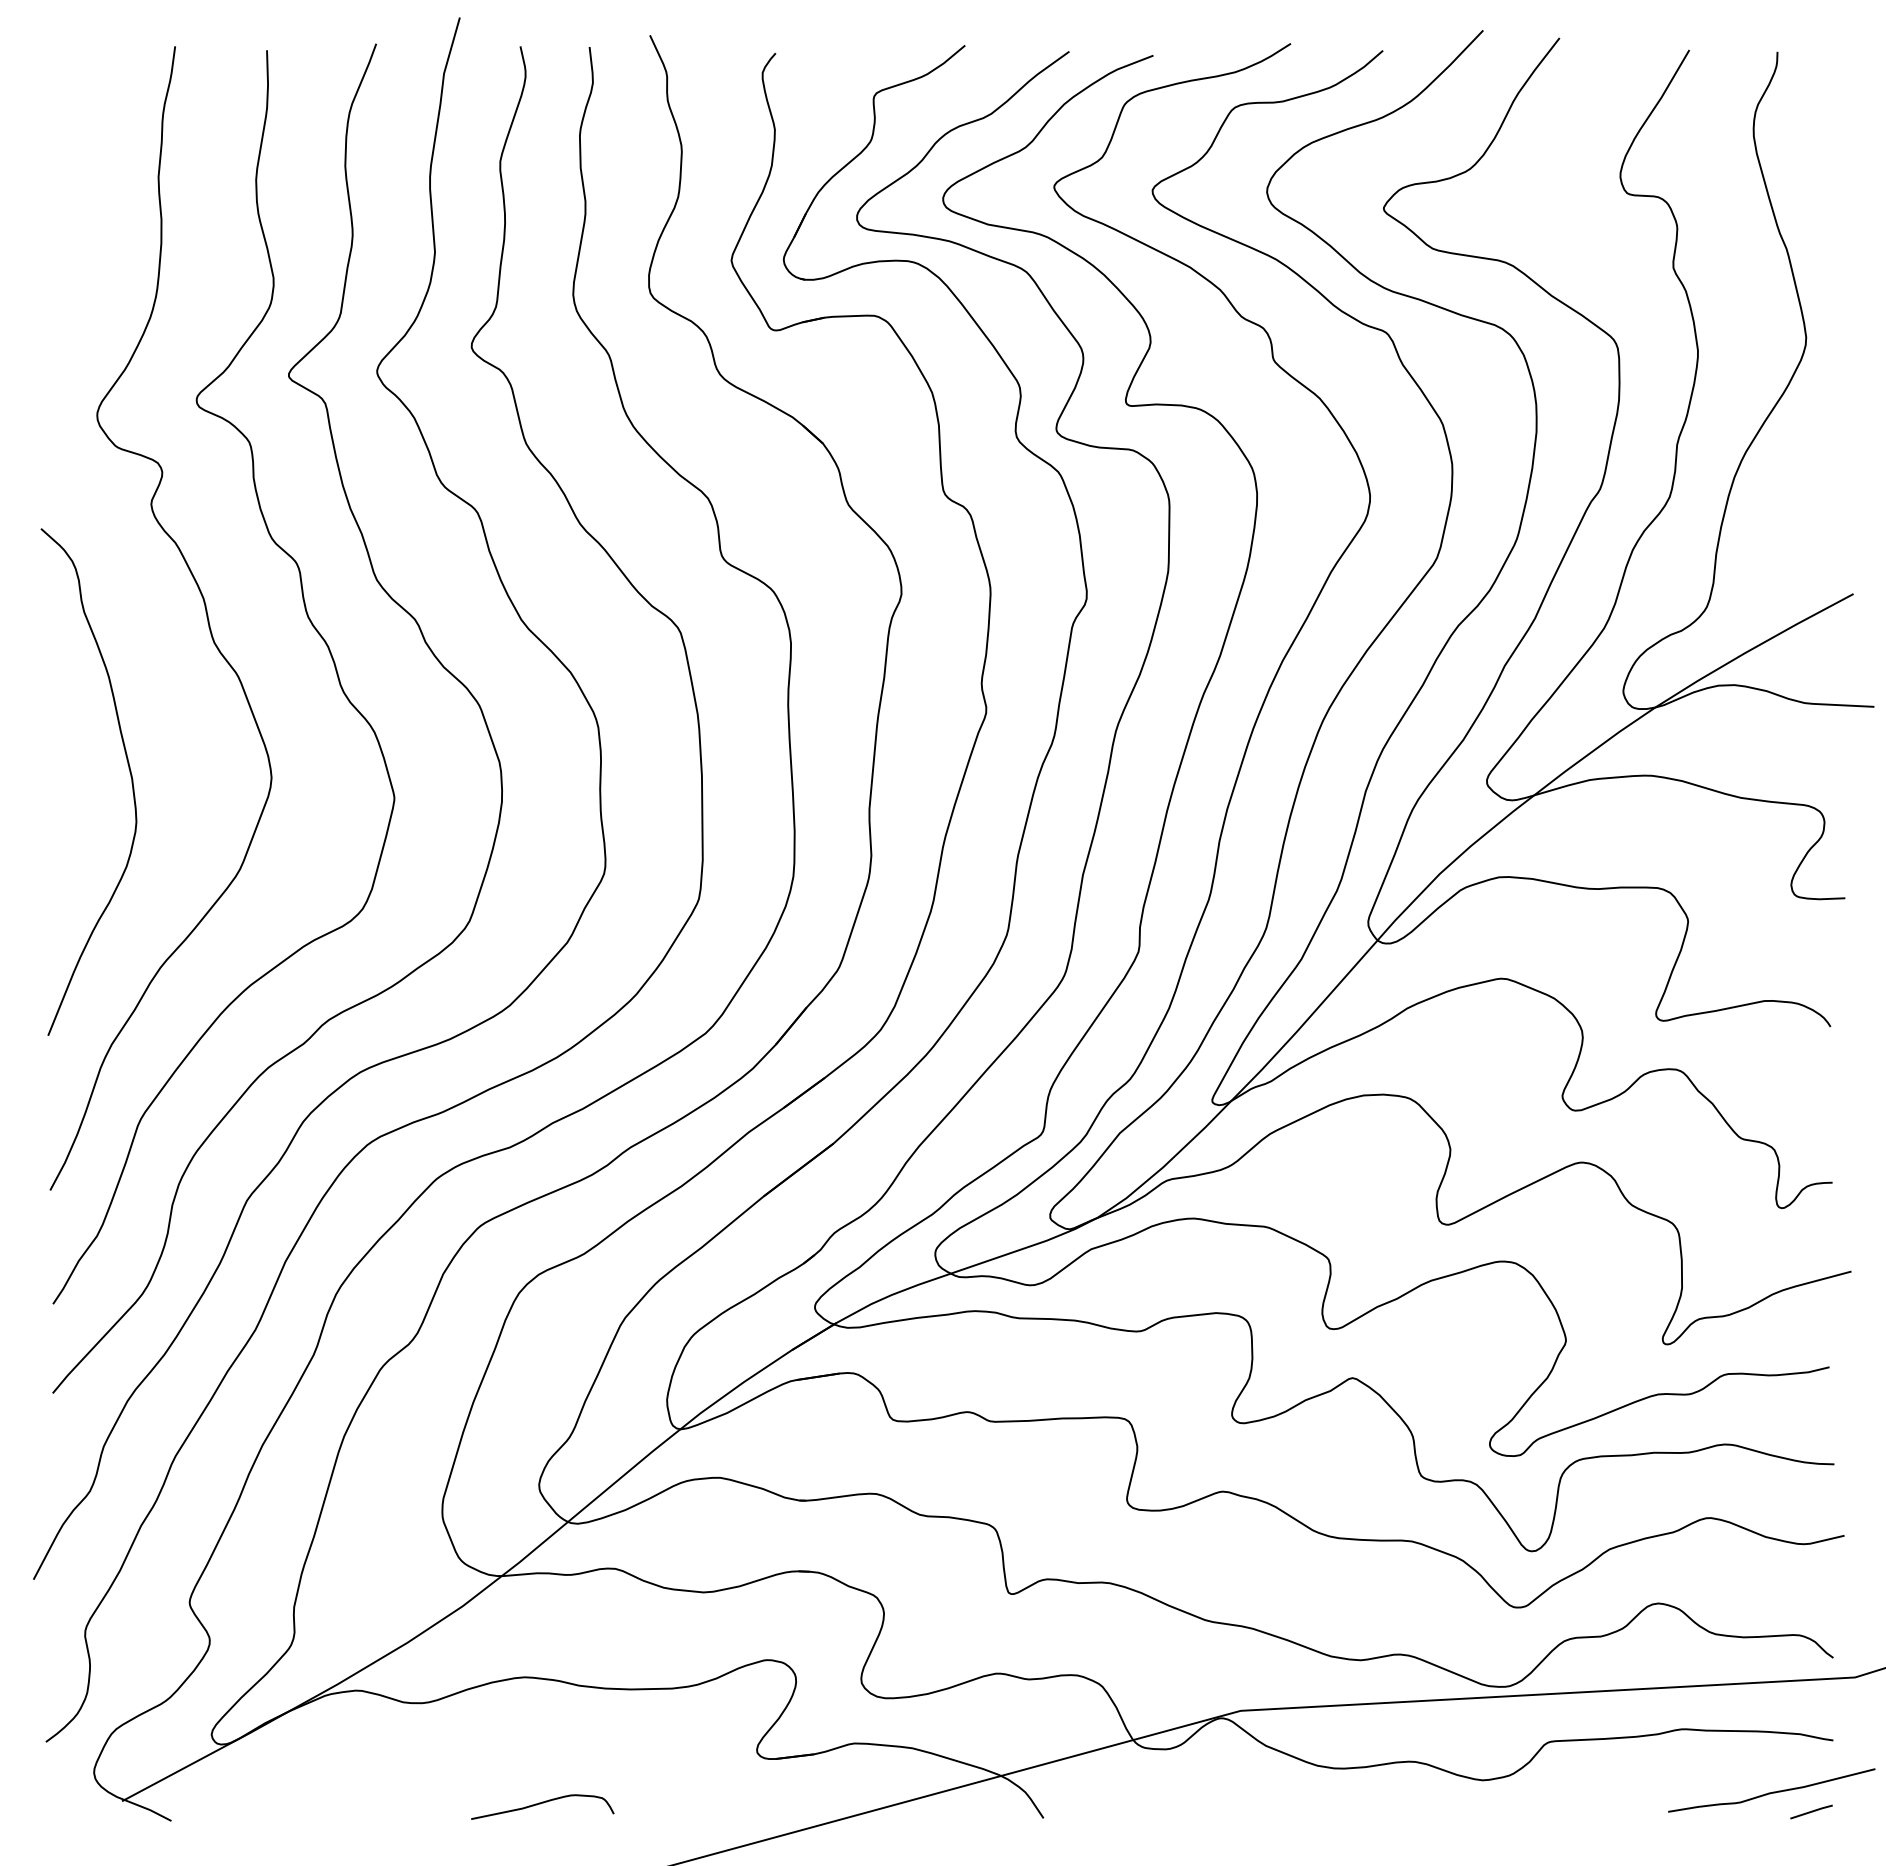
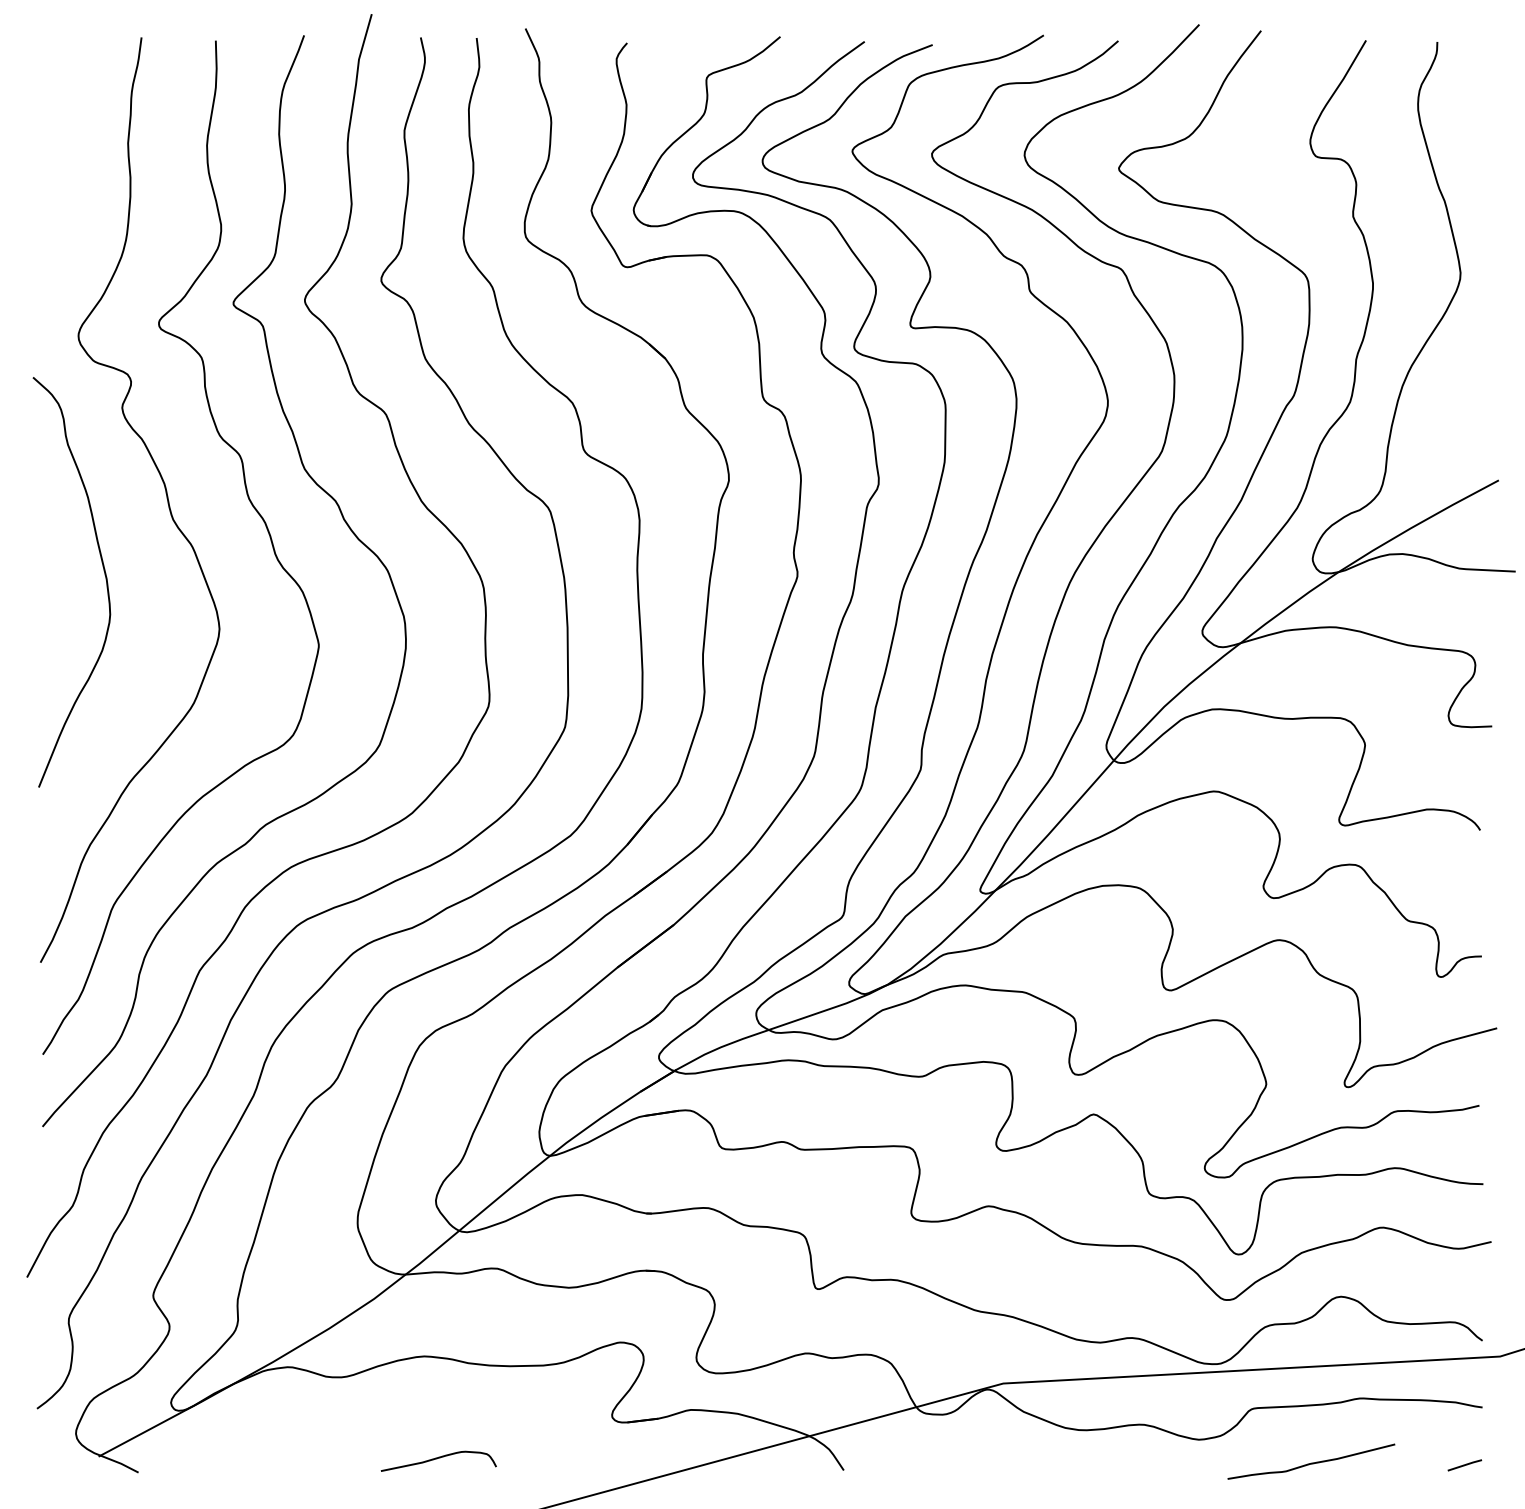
curve: (129, 772) -> (104, 574), moved
curve: (1772, 1791) -> (1312, 1462), moved

